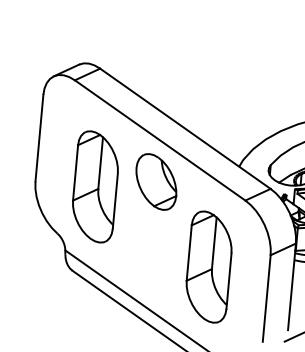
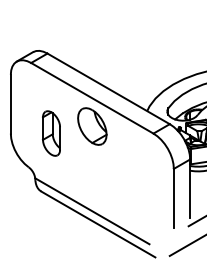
part: (95, 186) -> (51, 133), size x0.6
part: (208, 266) -> (132, 180), removed

